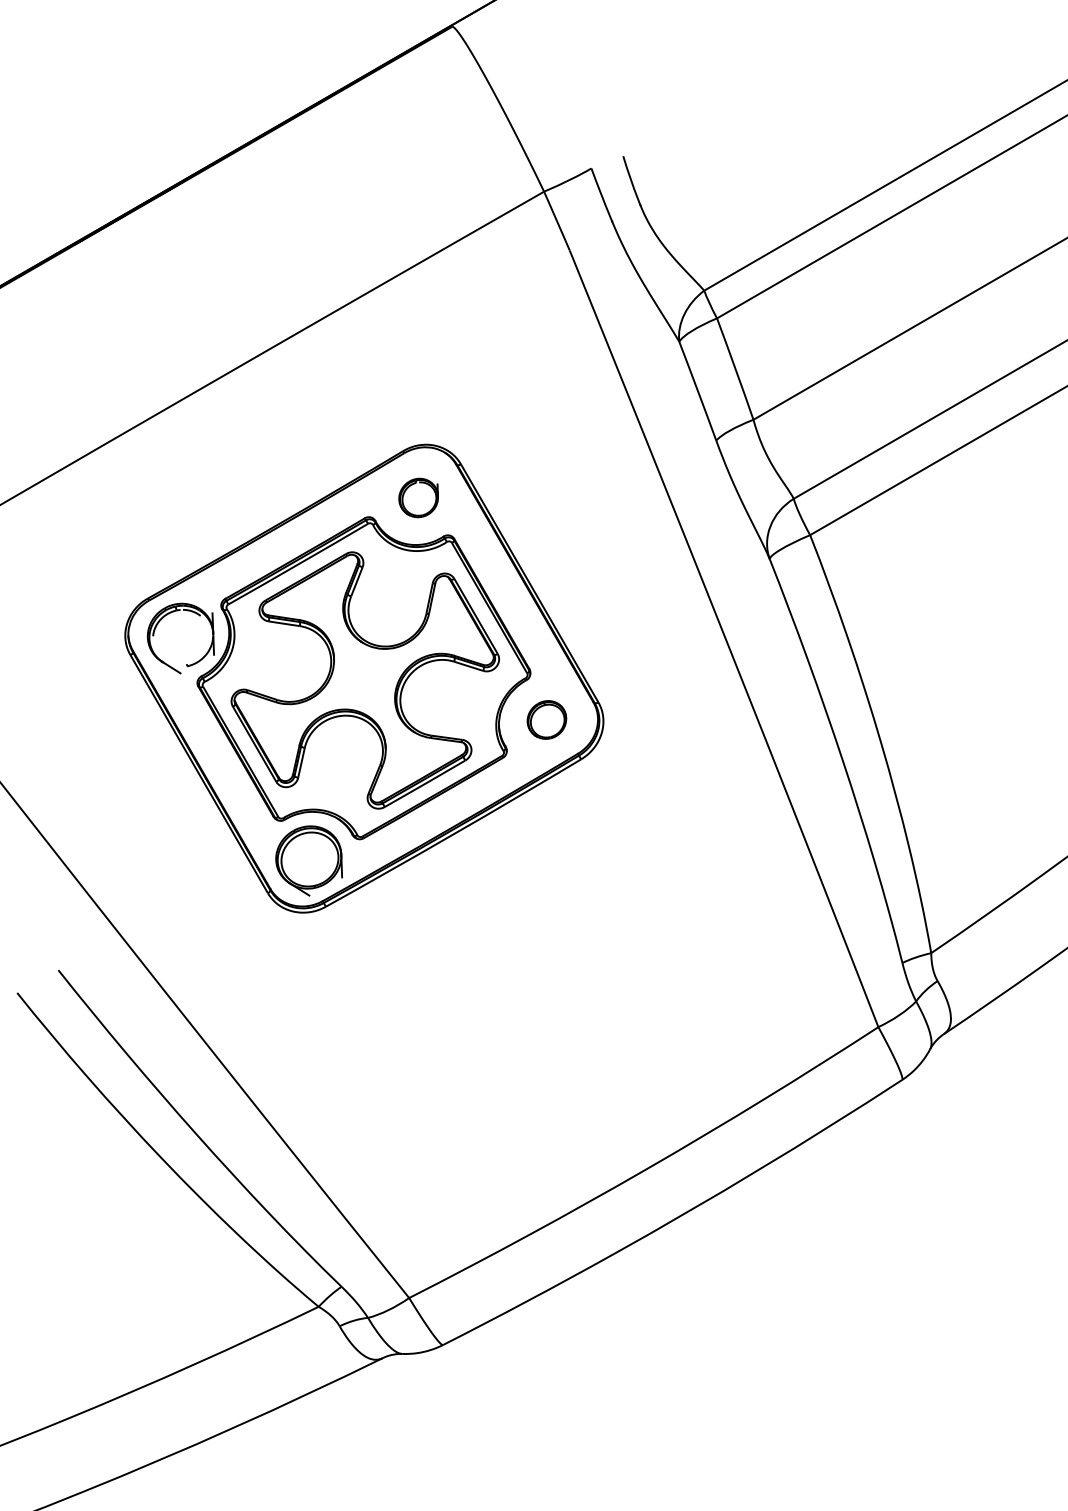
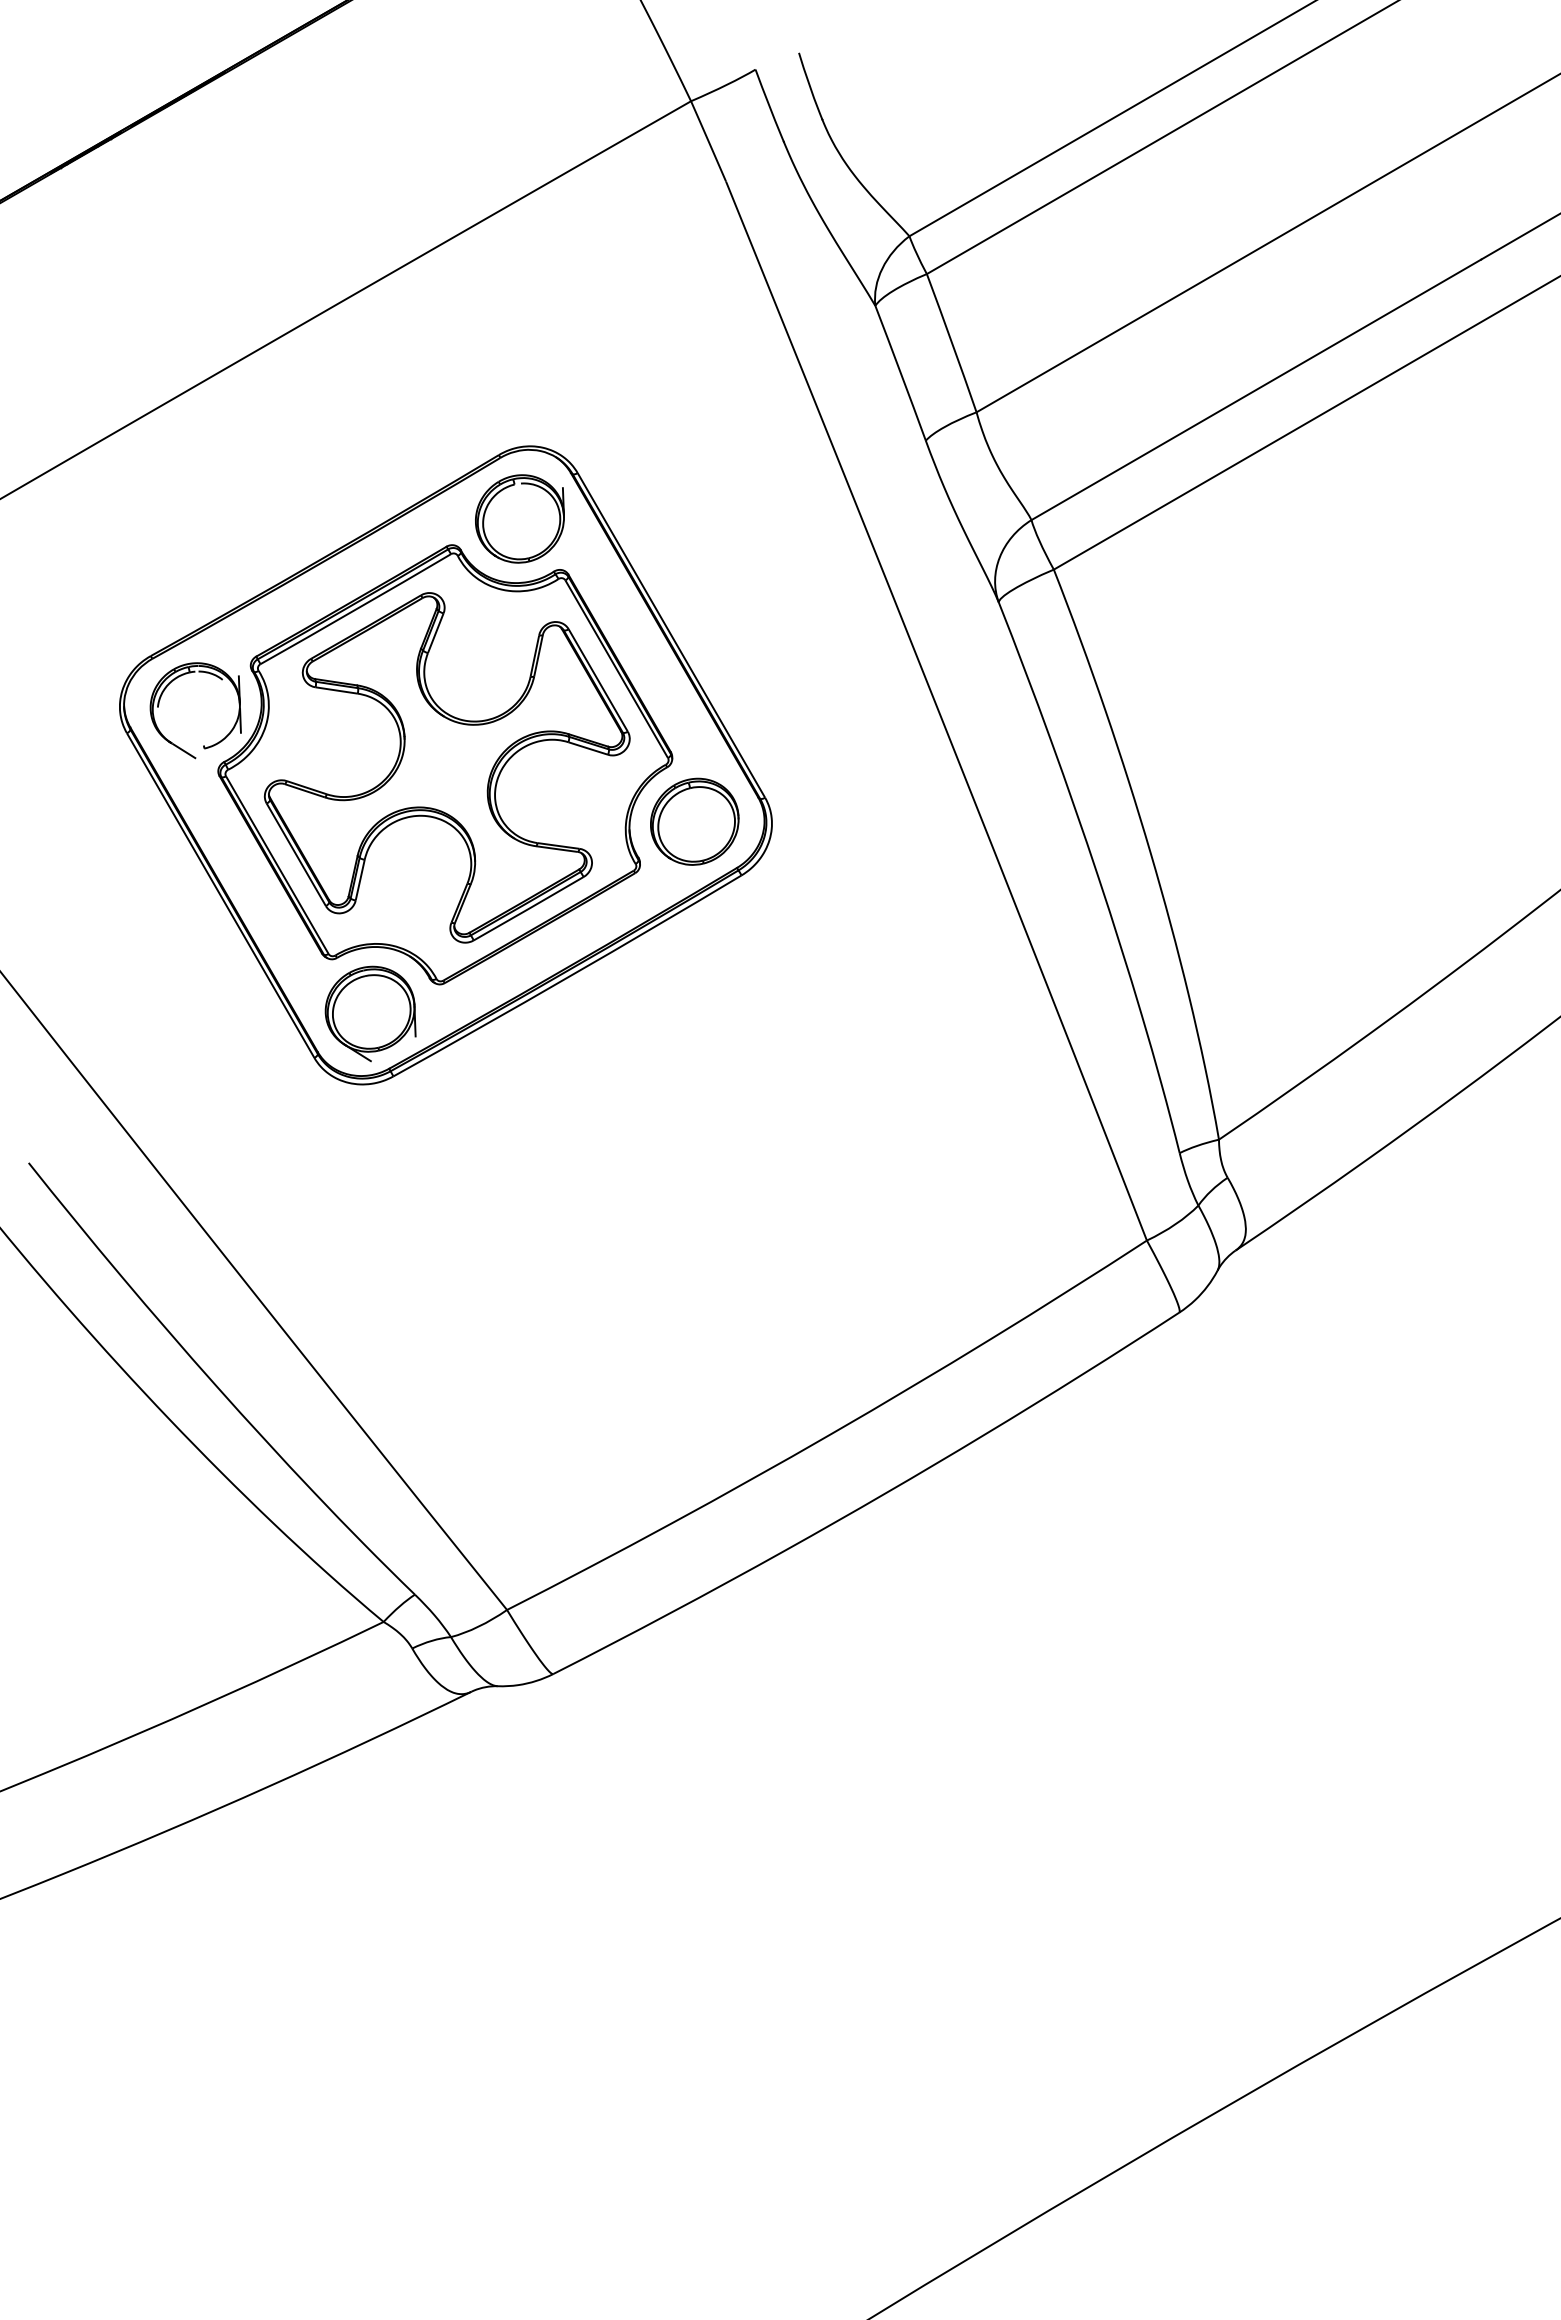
part: (418, 497) -> (519, 518), size x1.67
part: (546, 719) -> (694, 821), size x1.67

